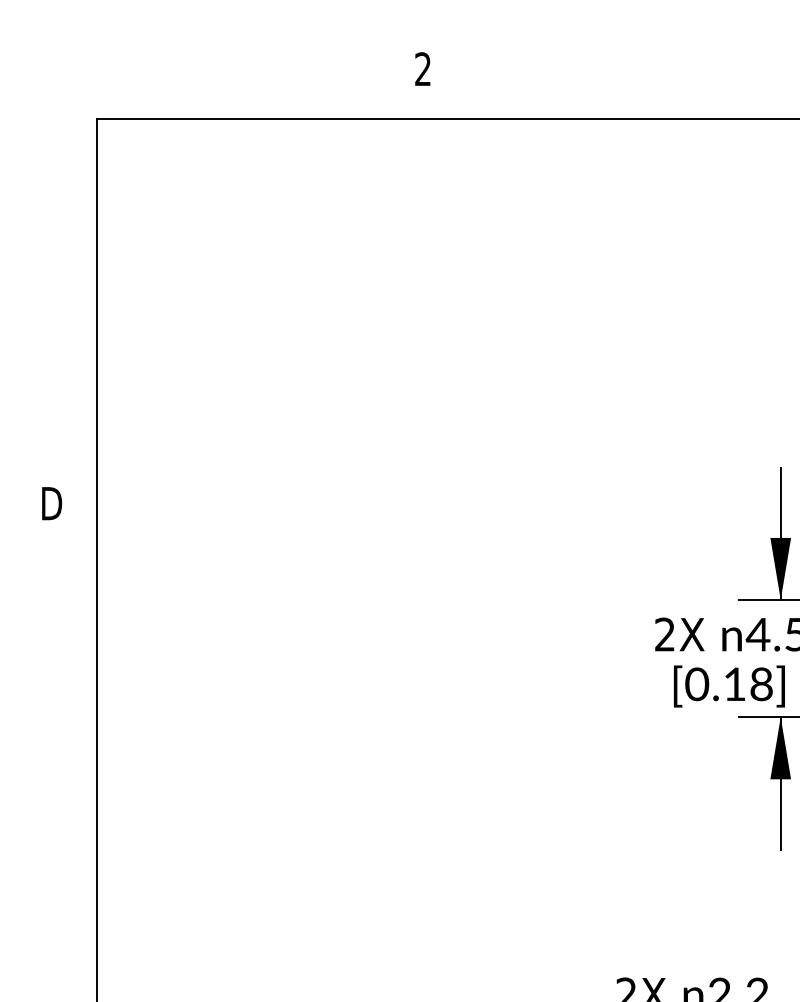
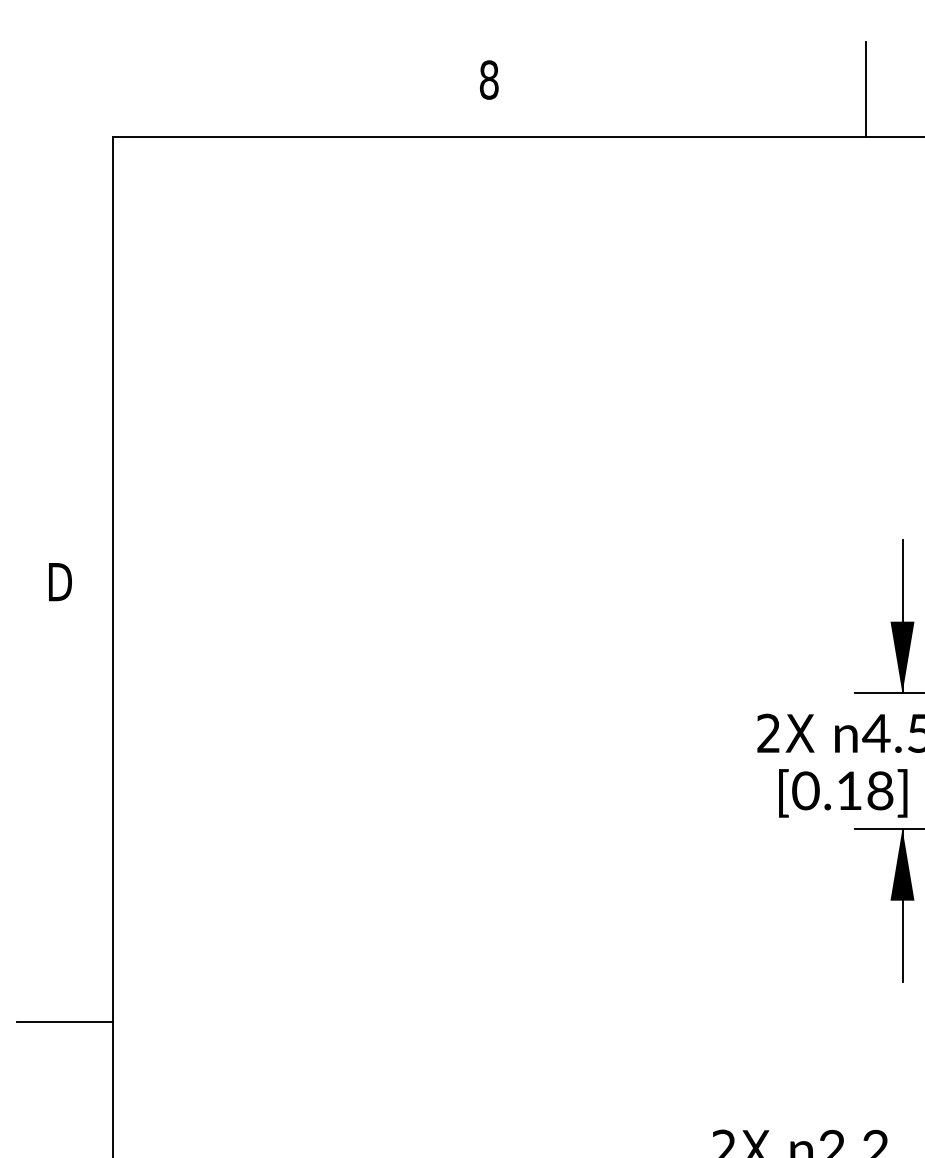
text: (422, 68) -> (488, 79), 2 -> 8
line: (749, 77) -> (866, 89), added
line: (55, 883) -> (64, 1021), added

